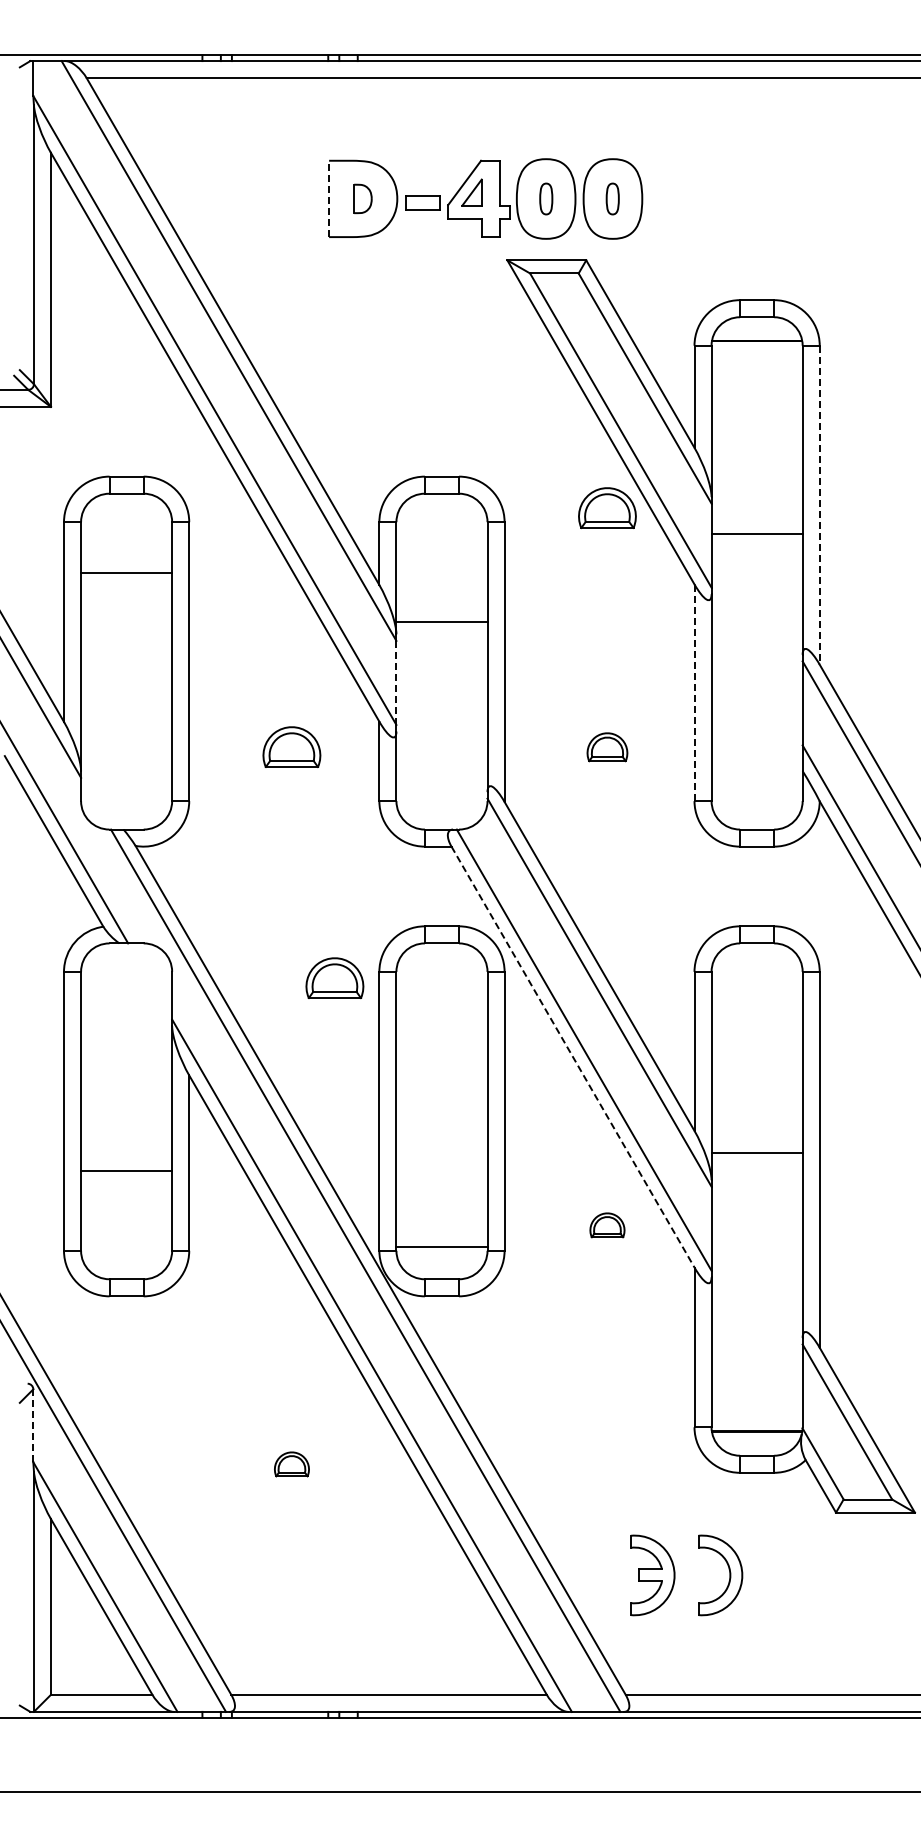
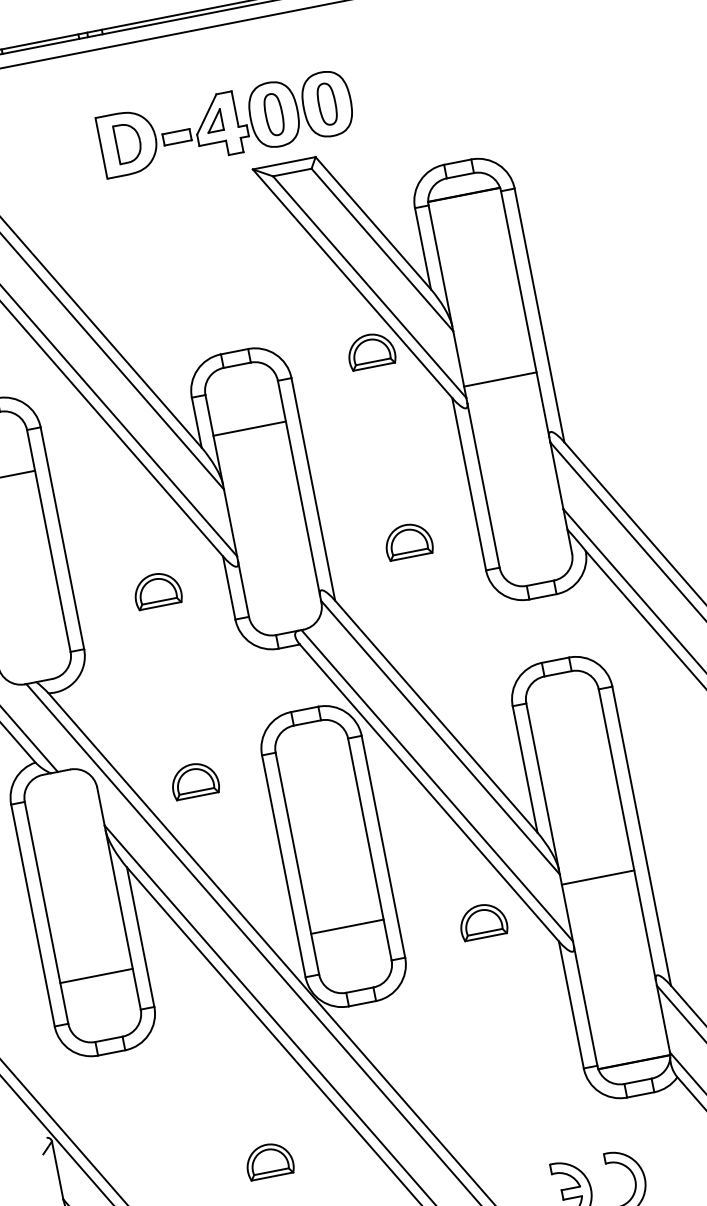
line: (329, 198) -> (101, 148), dashed -> solid
part: (362, 198) -> (127, 142), size x1.67
part: (546, 198) -> (274, 114), size x1.67
part: (612, 198) -> (326, 103), size x1.67
line: (819, 505) -> (539, 315), dashed -> solid
line: (756, 534) -> (499, 379), moved
line: (441, 622) -> (249, 428), moved
line: (396, 683) -> (230, 523), dashed -> solid
line: (694, 692) -> (469, 483), dashed -> solid
part: (607, 747) -> (408, 541), size x1.43
part: (334, 978) -> (194, 780), moved
line: (573, 1057) -> (429, 793), dashed -> solid
line: (756, 1152) -> (597, 877), moved
line: (126, 1170) -> (96, 975), moved
part: (607, 1225) -> (483, 921), size x1.67
line: (441, 1246) -> (347, 926), moved
line: (33, 1426) -> (57, 1170), dashed -> solid
part: (291, 1464) -> (269, 1160), size x1.67

